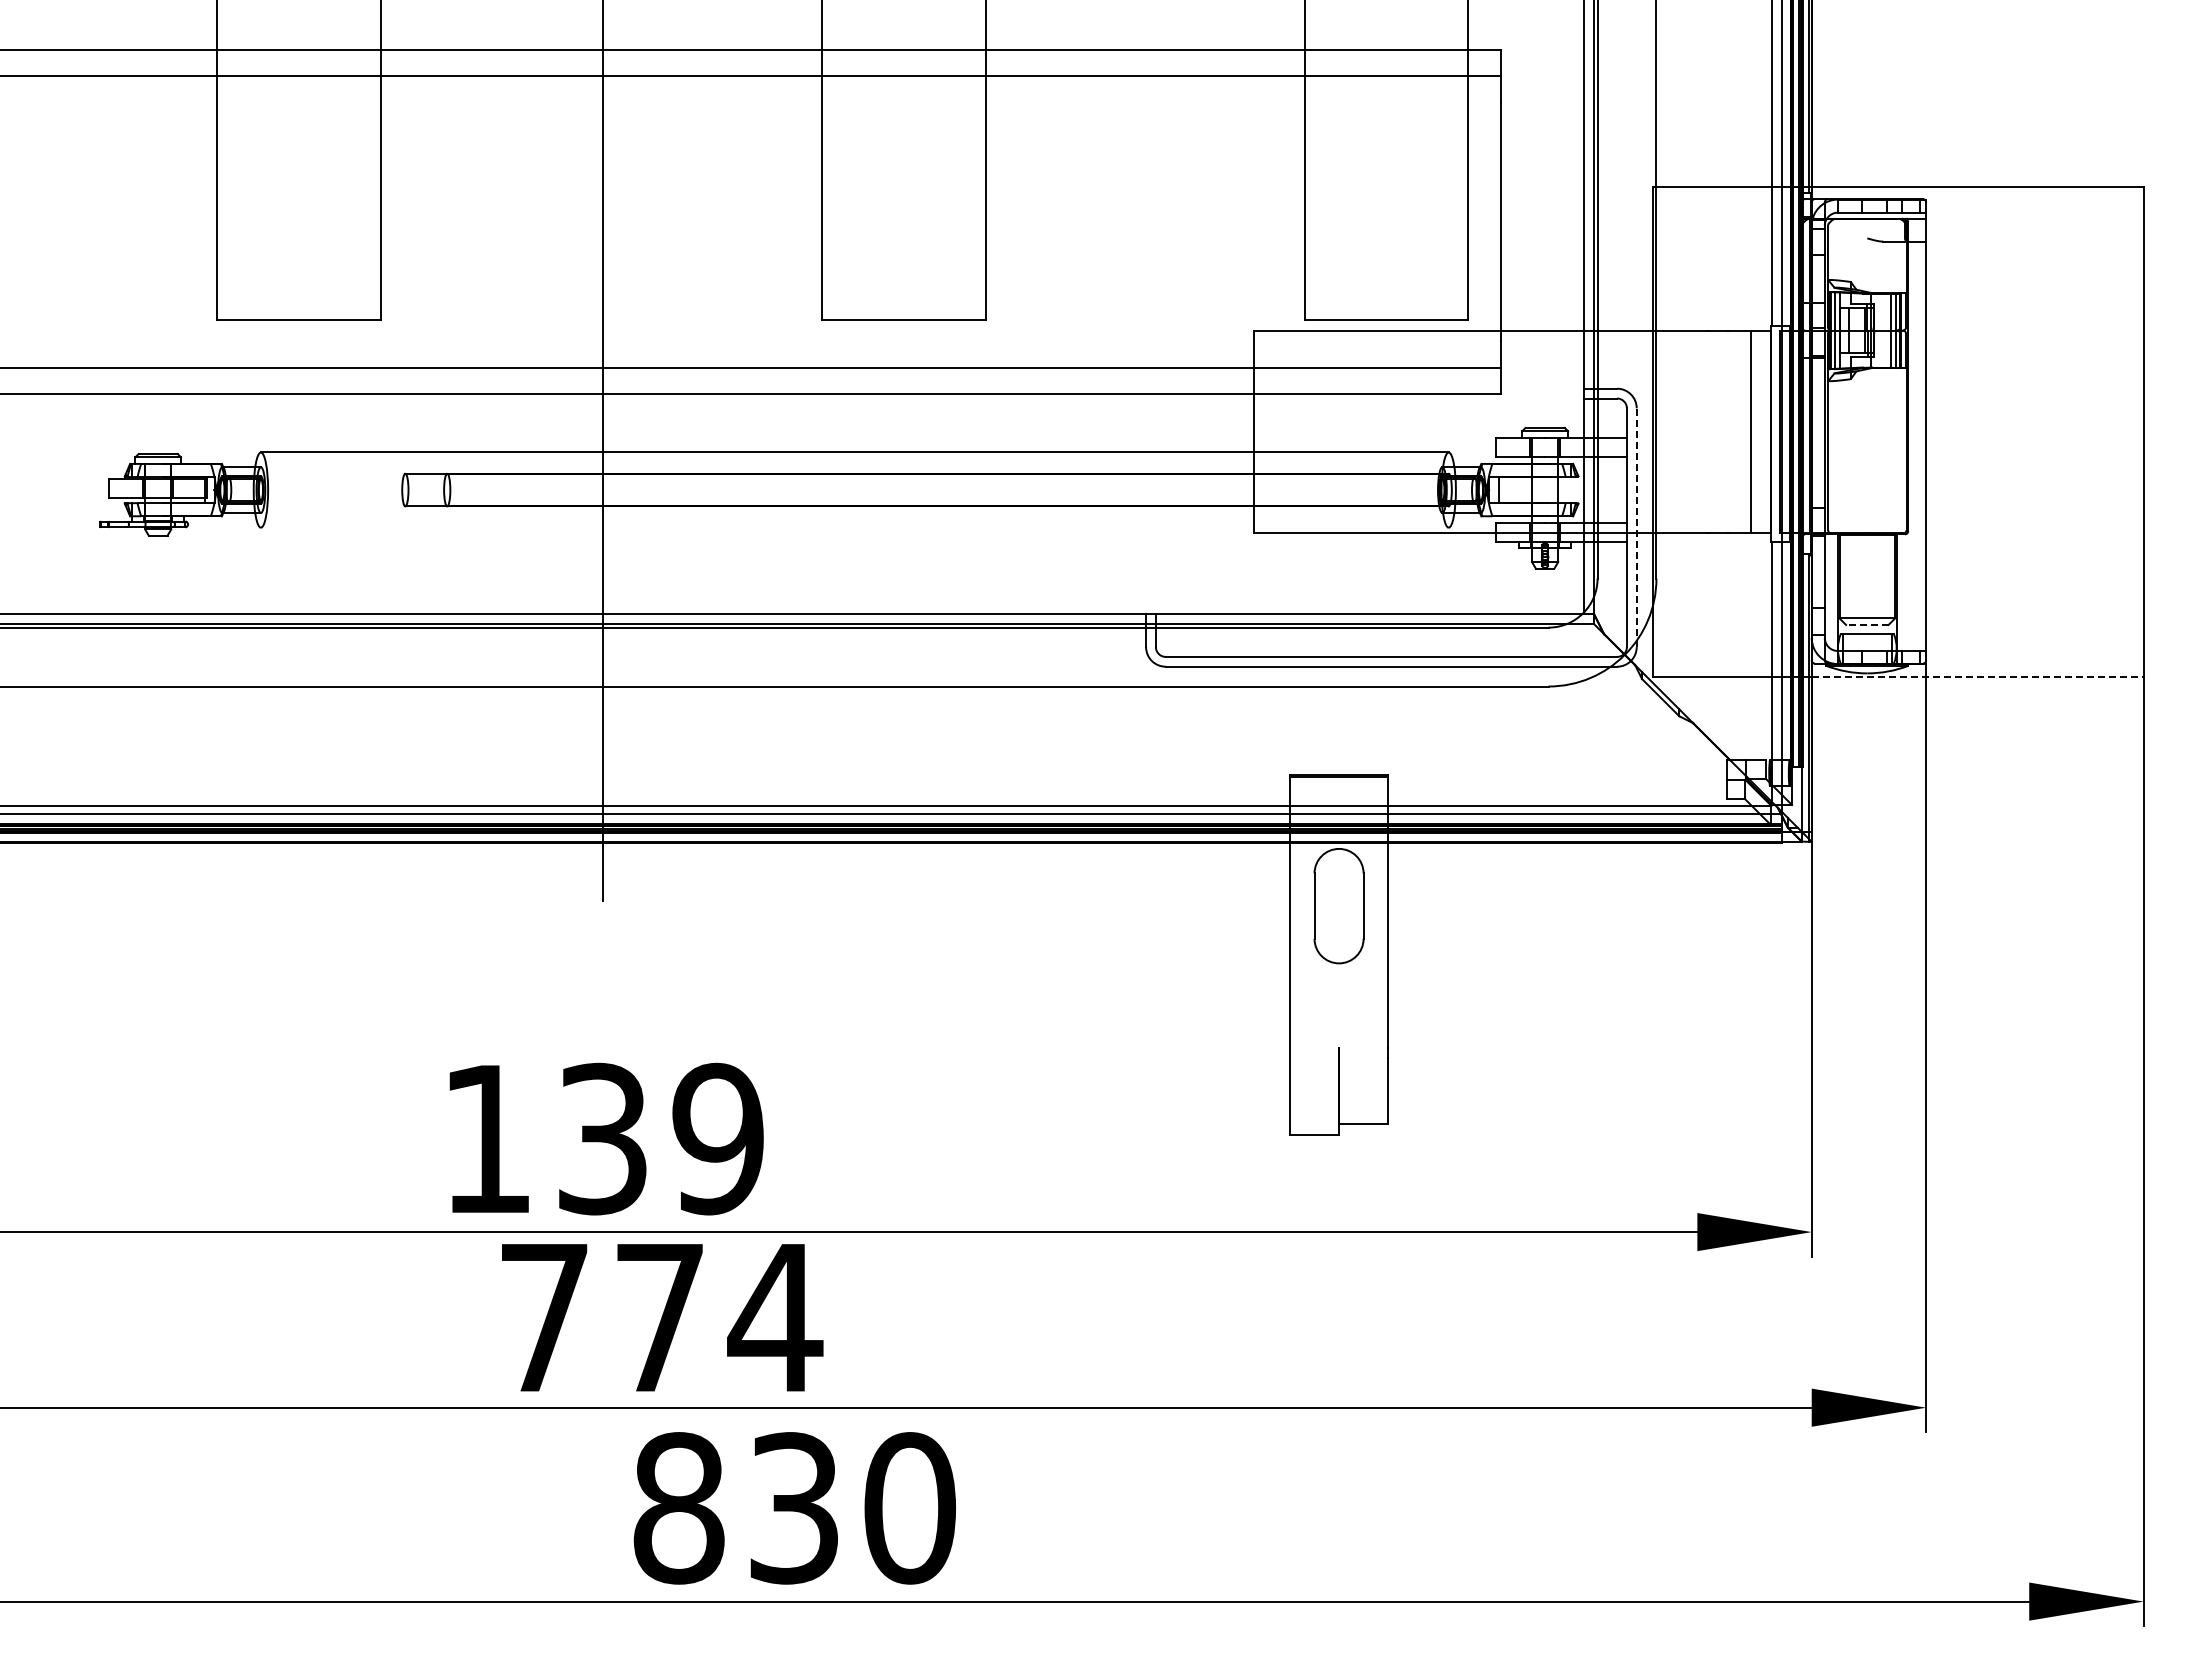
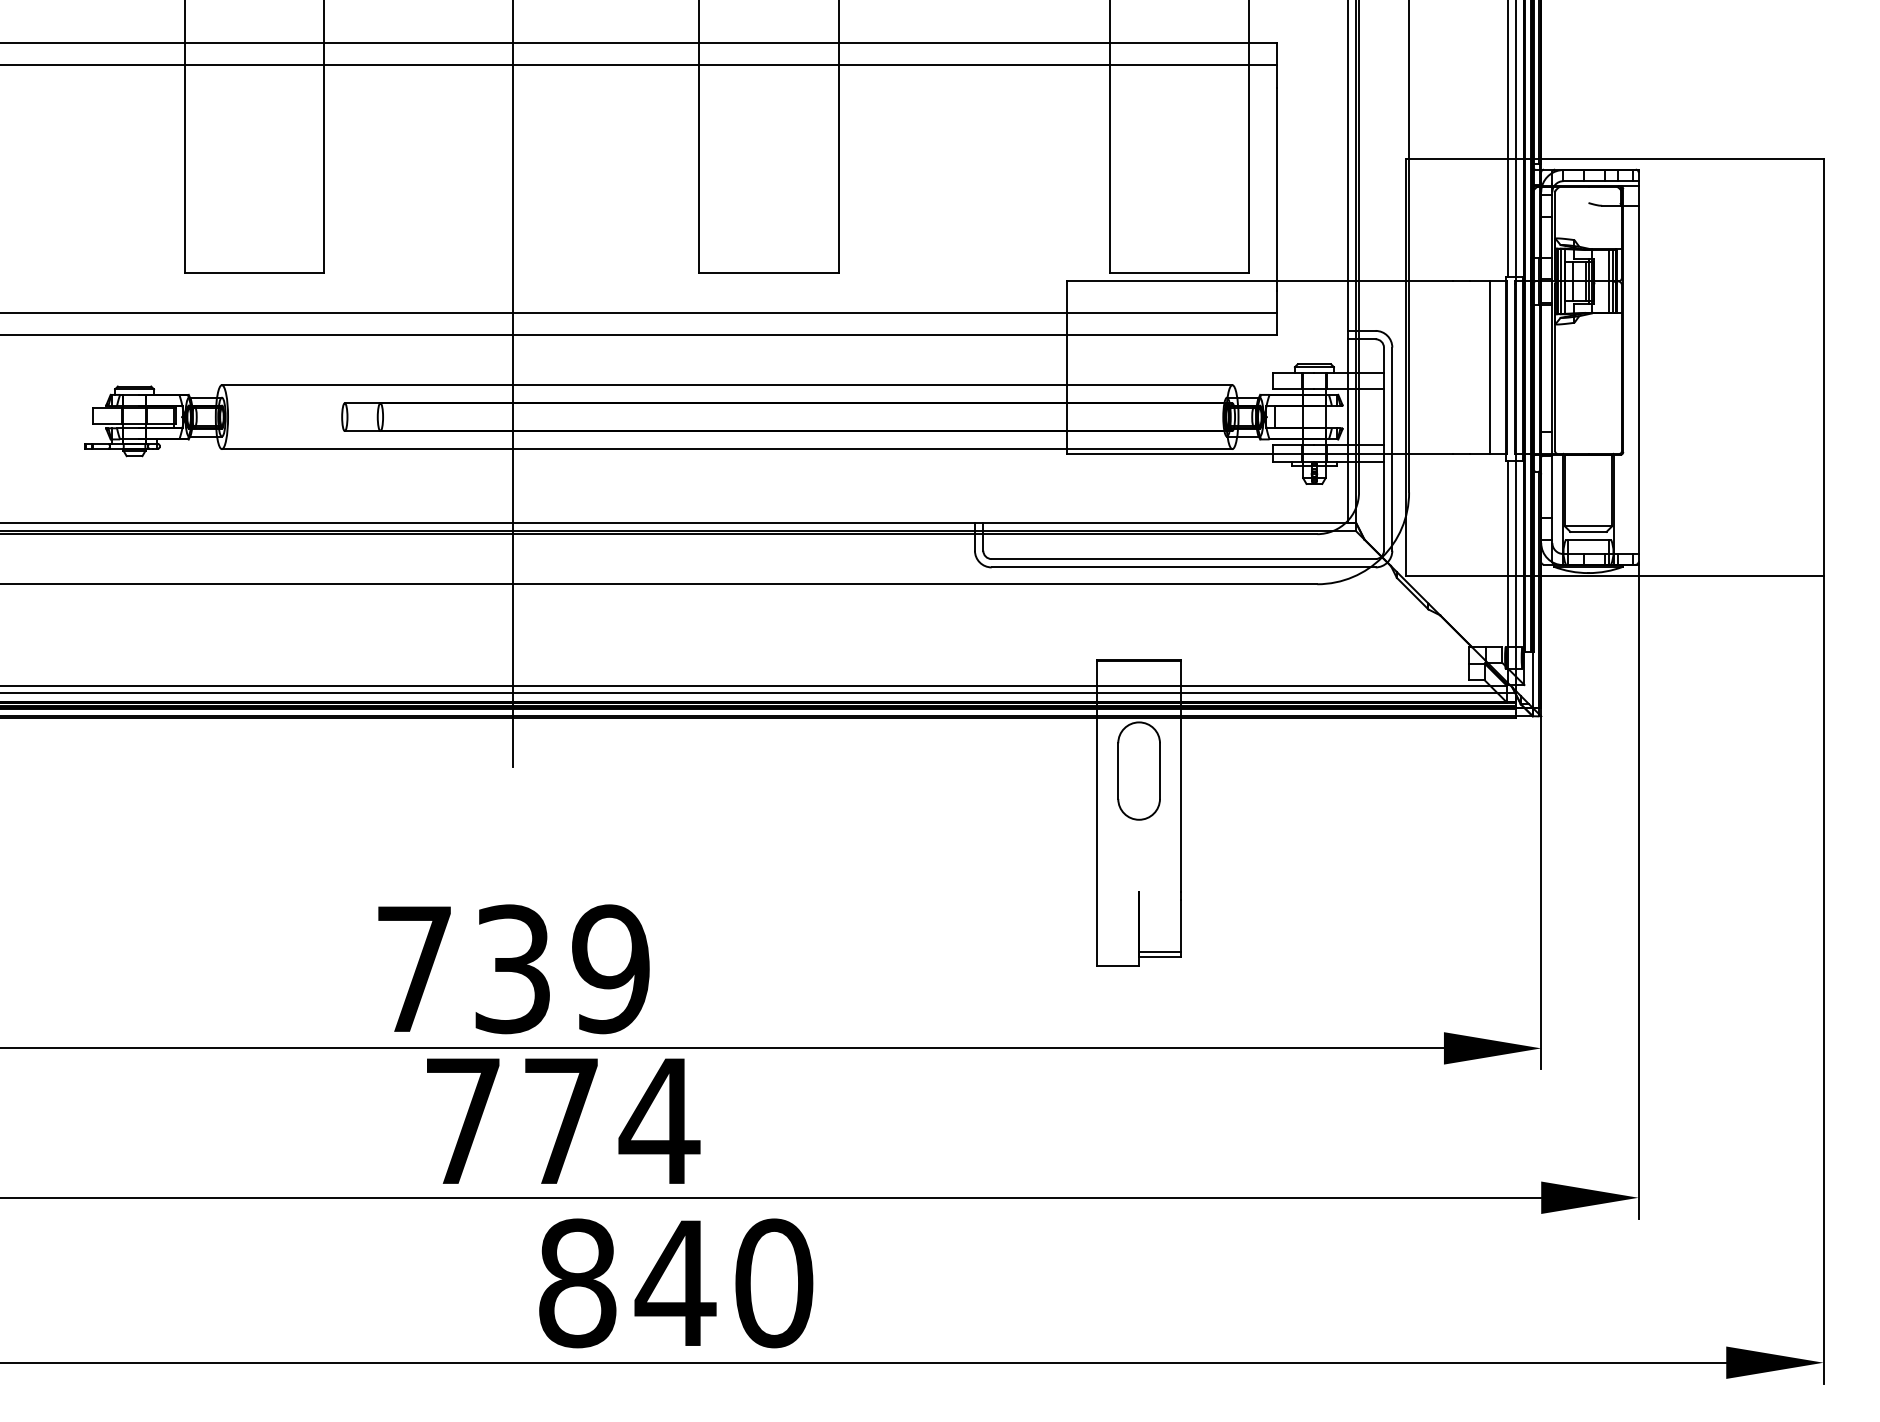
line: (854, 527) -> (726, 448), added
line: (1636, 527) -> (1392, 448), dashed -> solid
line: (1866, 624) -> (1587, 531), dashed -> solid
line: (1977, 677) -> (1682, 576), dashed -> solid
line: (1363, 1119) -> (1159, 952), added
text: (486, 1138) -> (413, 968), 139 -> 739
text: (794, 1508) -> (675, 1283), 830 -> 840

